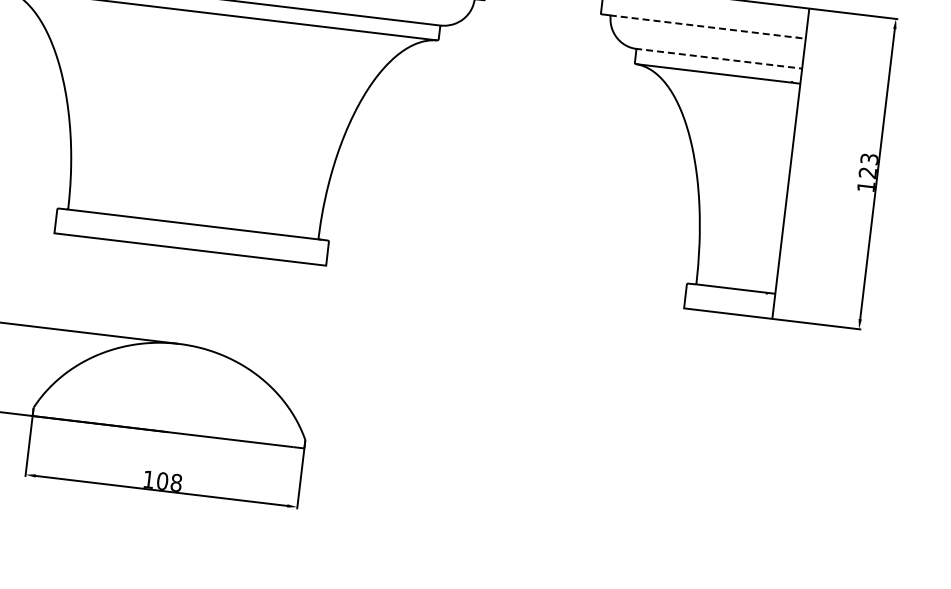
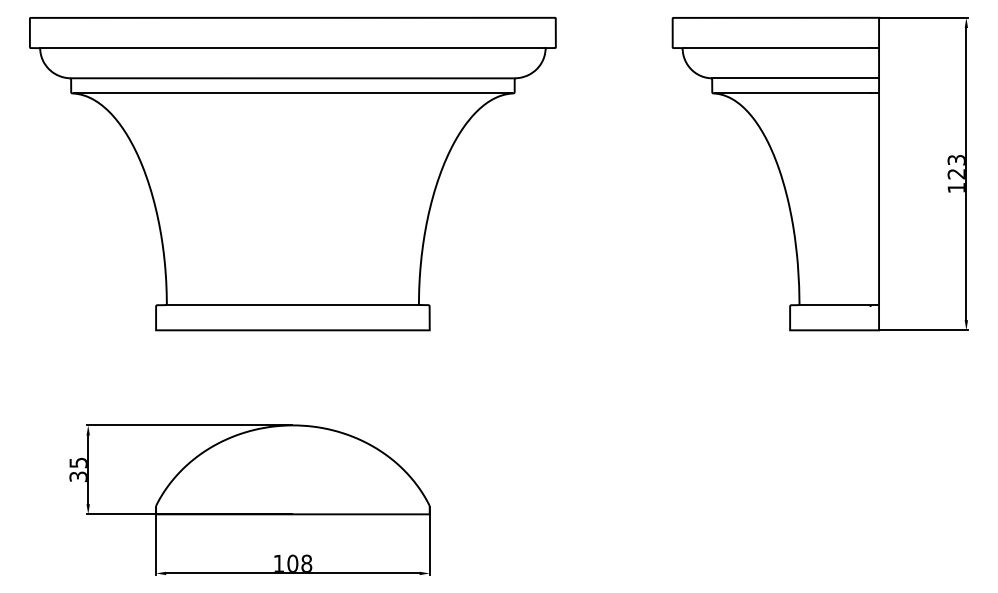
line: (707, 27) -> (780, 48), dashed -> solid
line: (719, 58) -> (795, 78), dashed -> solid

